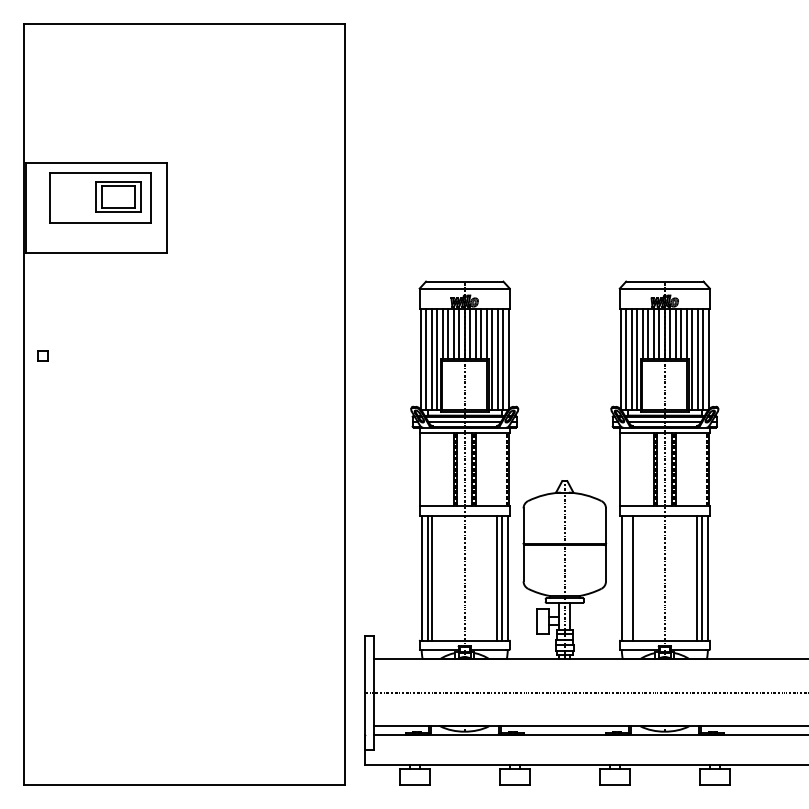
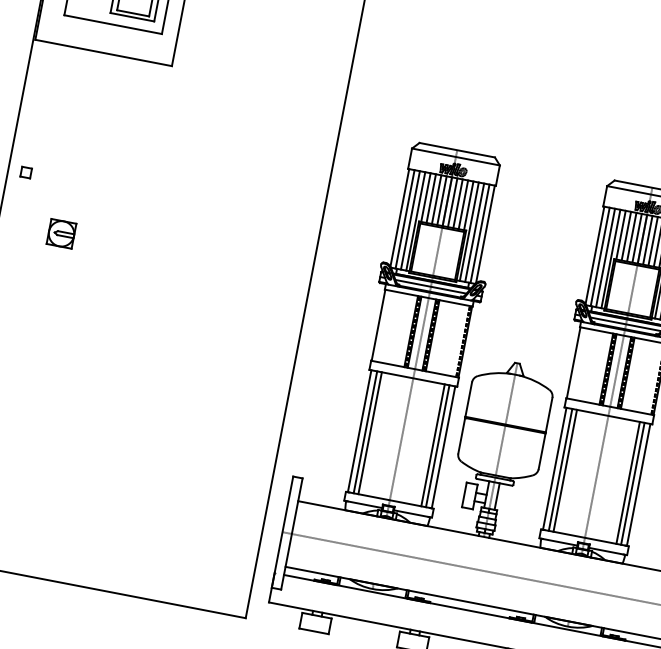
part: (42, 355) -> (26, 172), moved
part: (88, 439) -> (60, 233), added
line: (627, 577) -> (560, 469), added

